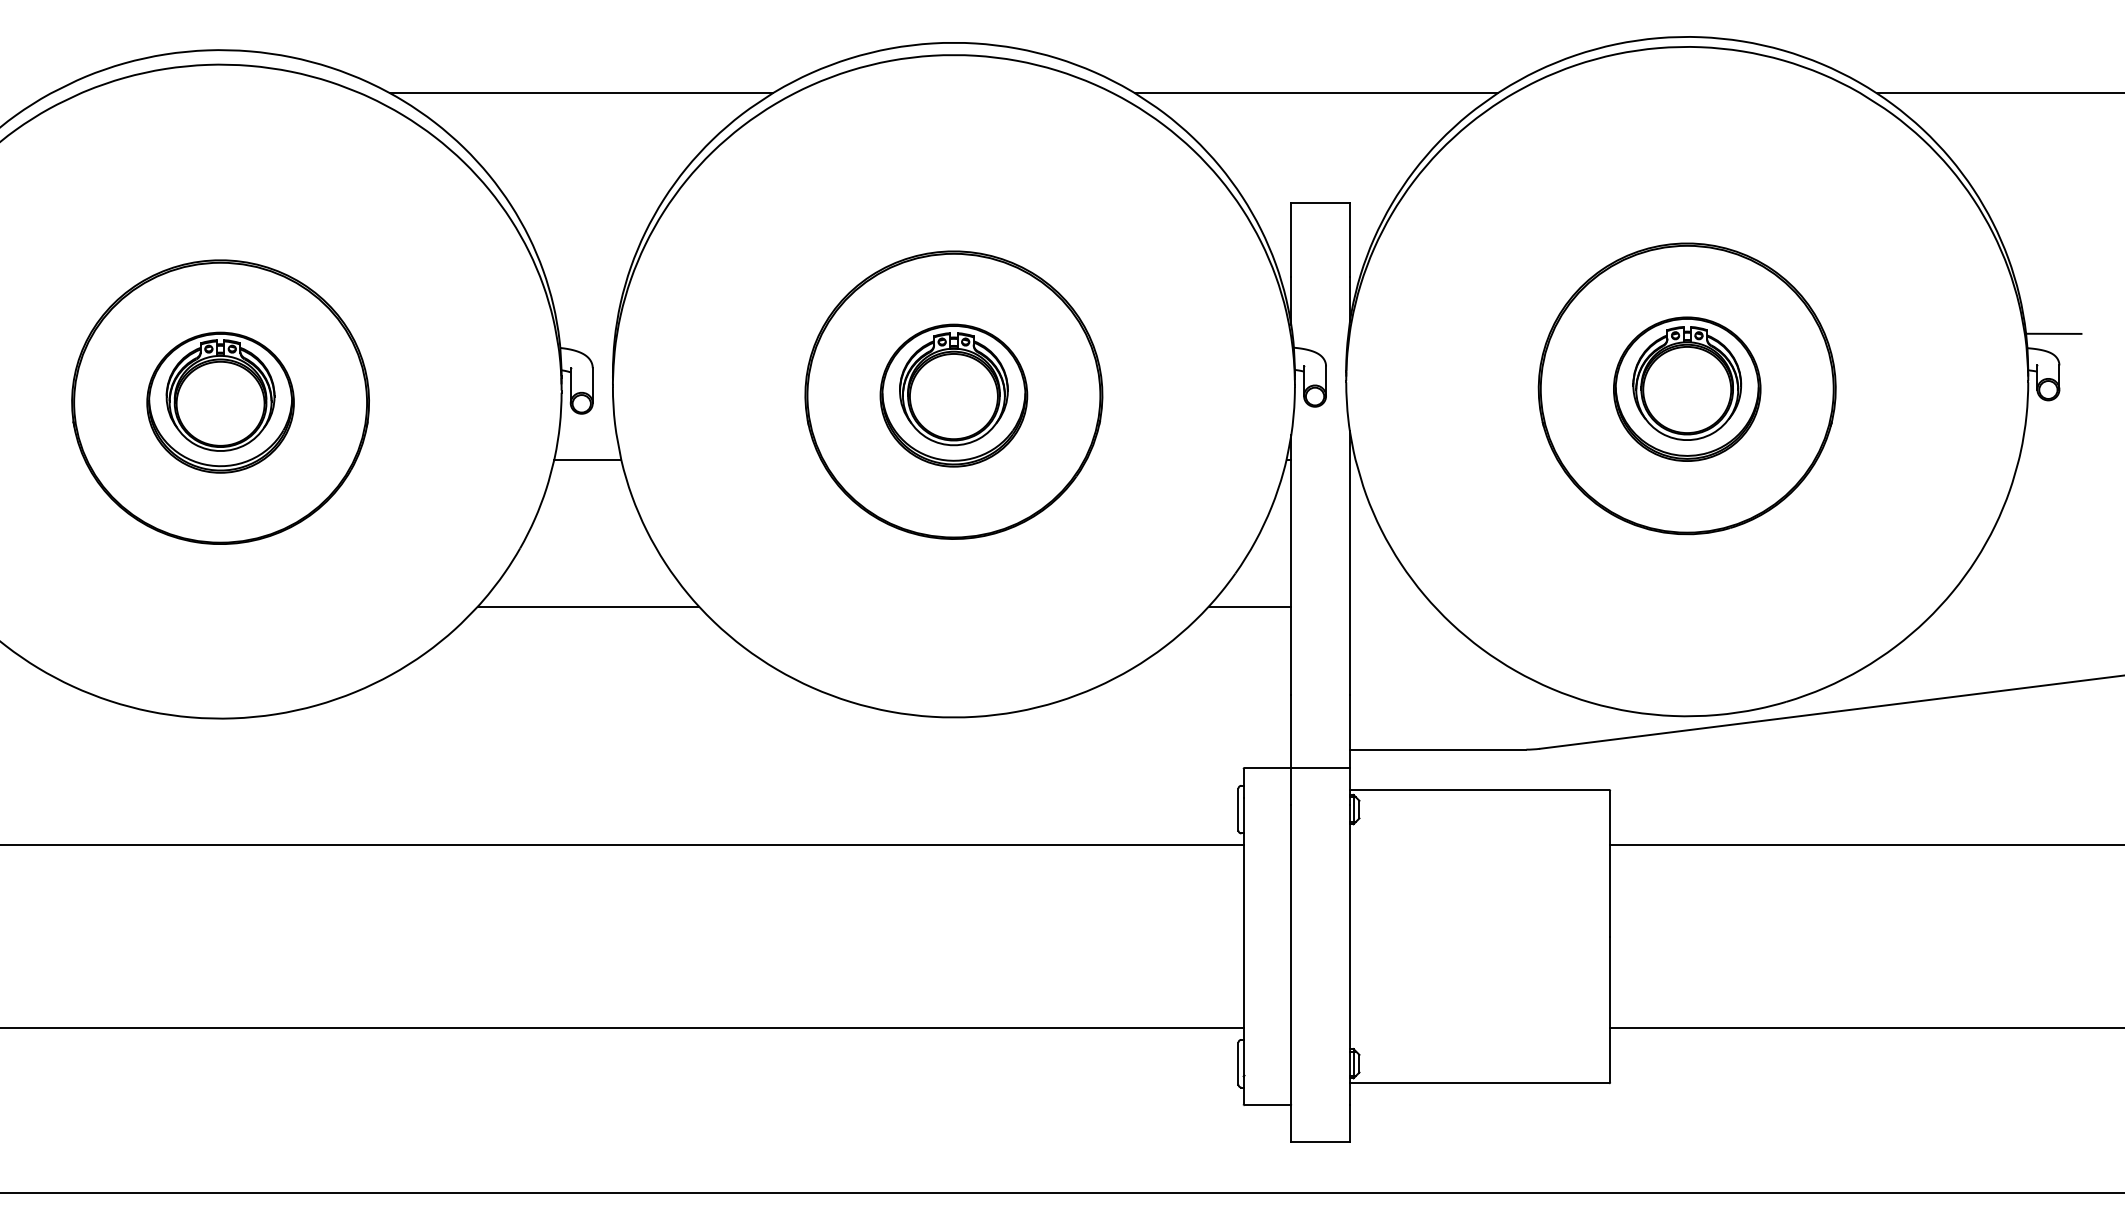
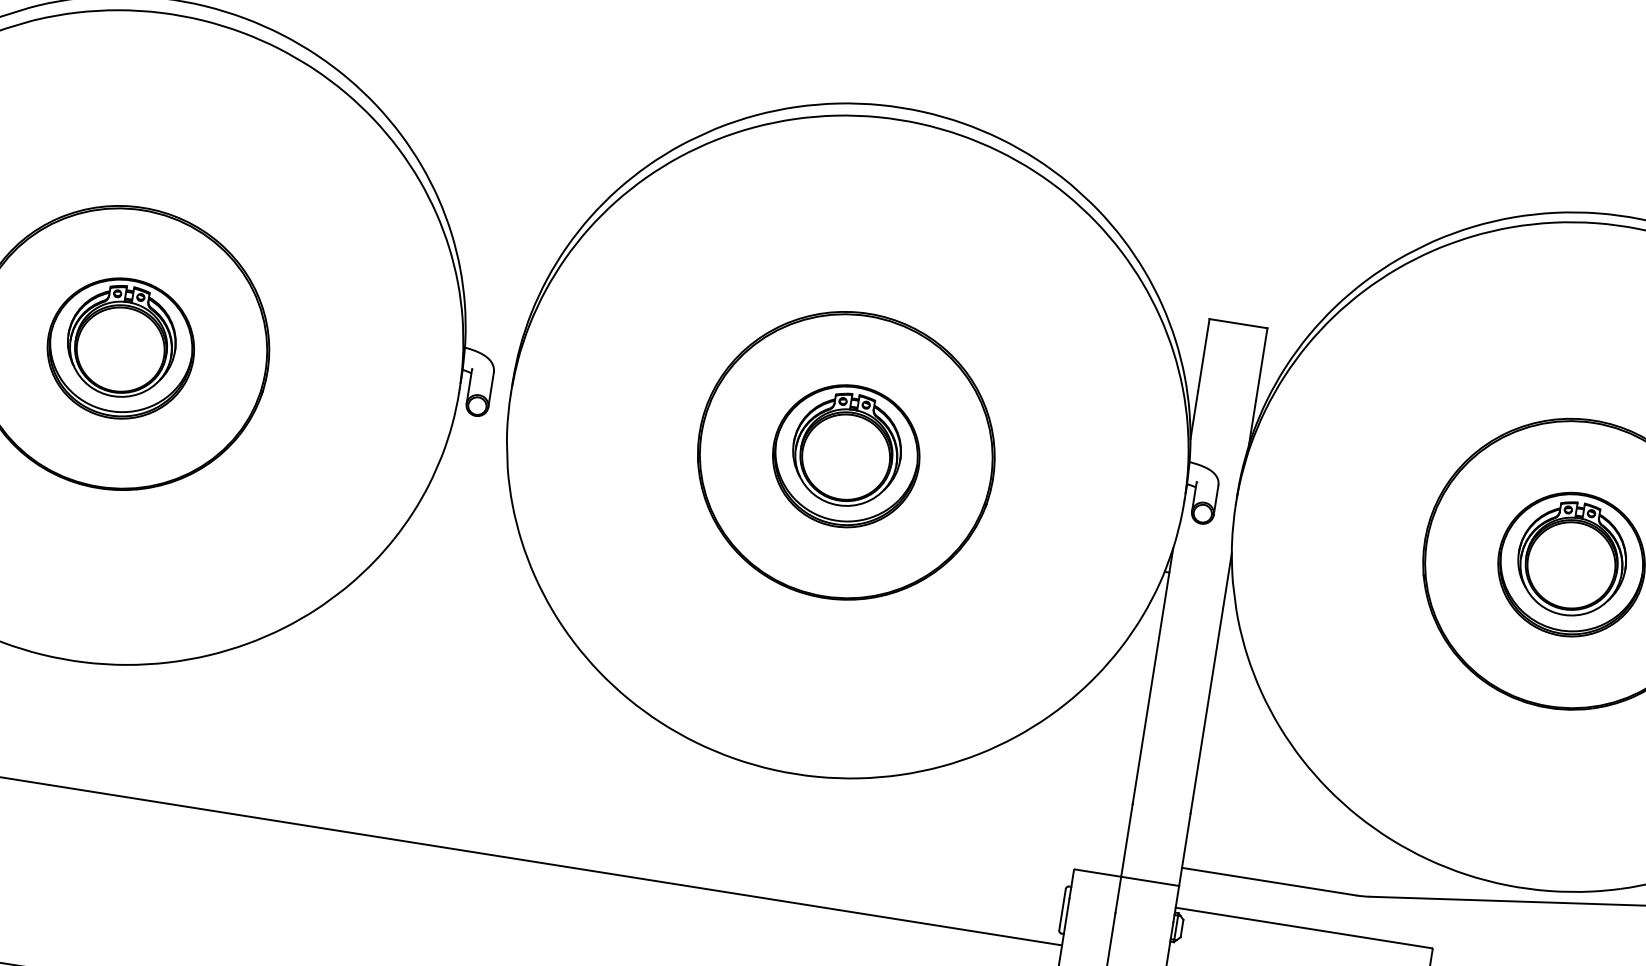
line: (581, 93) -> (525, 99), removed
line: (1316, 93) -> (1251, 214), removed
line: (587, 460) -> (474, 462), removed
line: (588, 606) -> (452, 607), removed
line: (1249, 606) -> (1105, 710), removed

